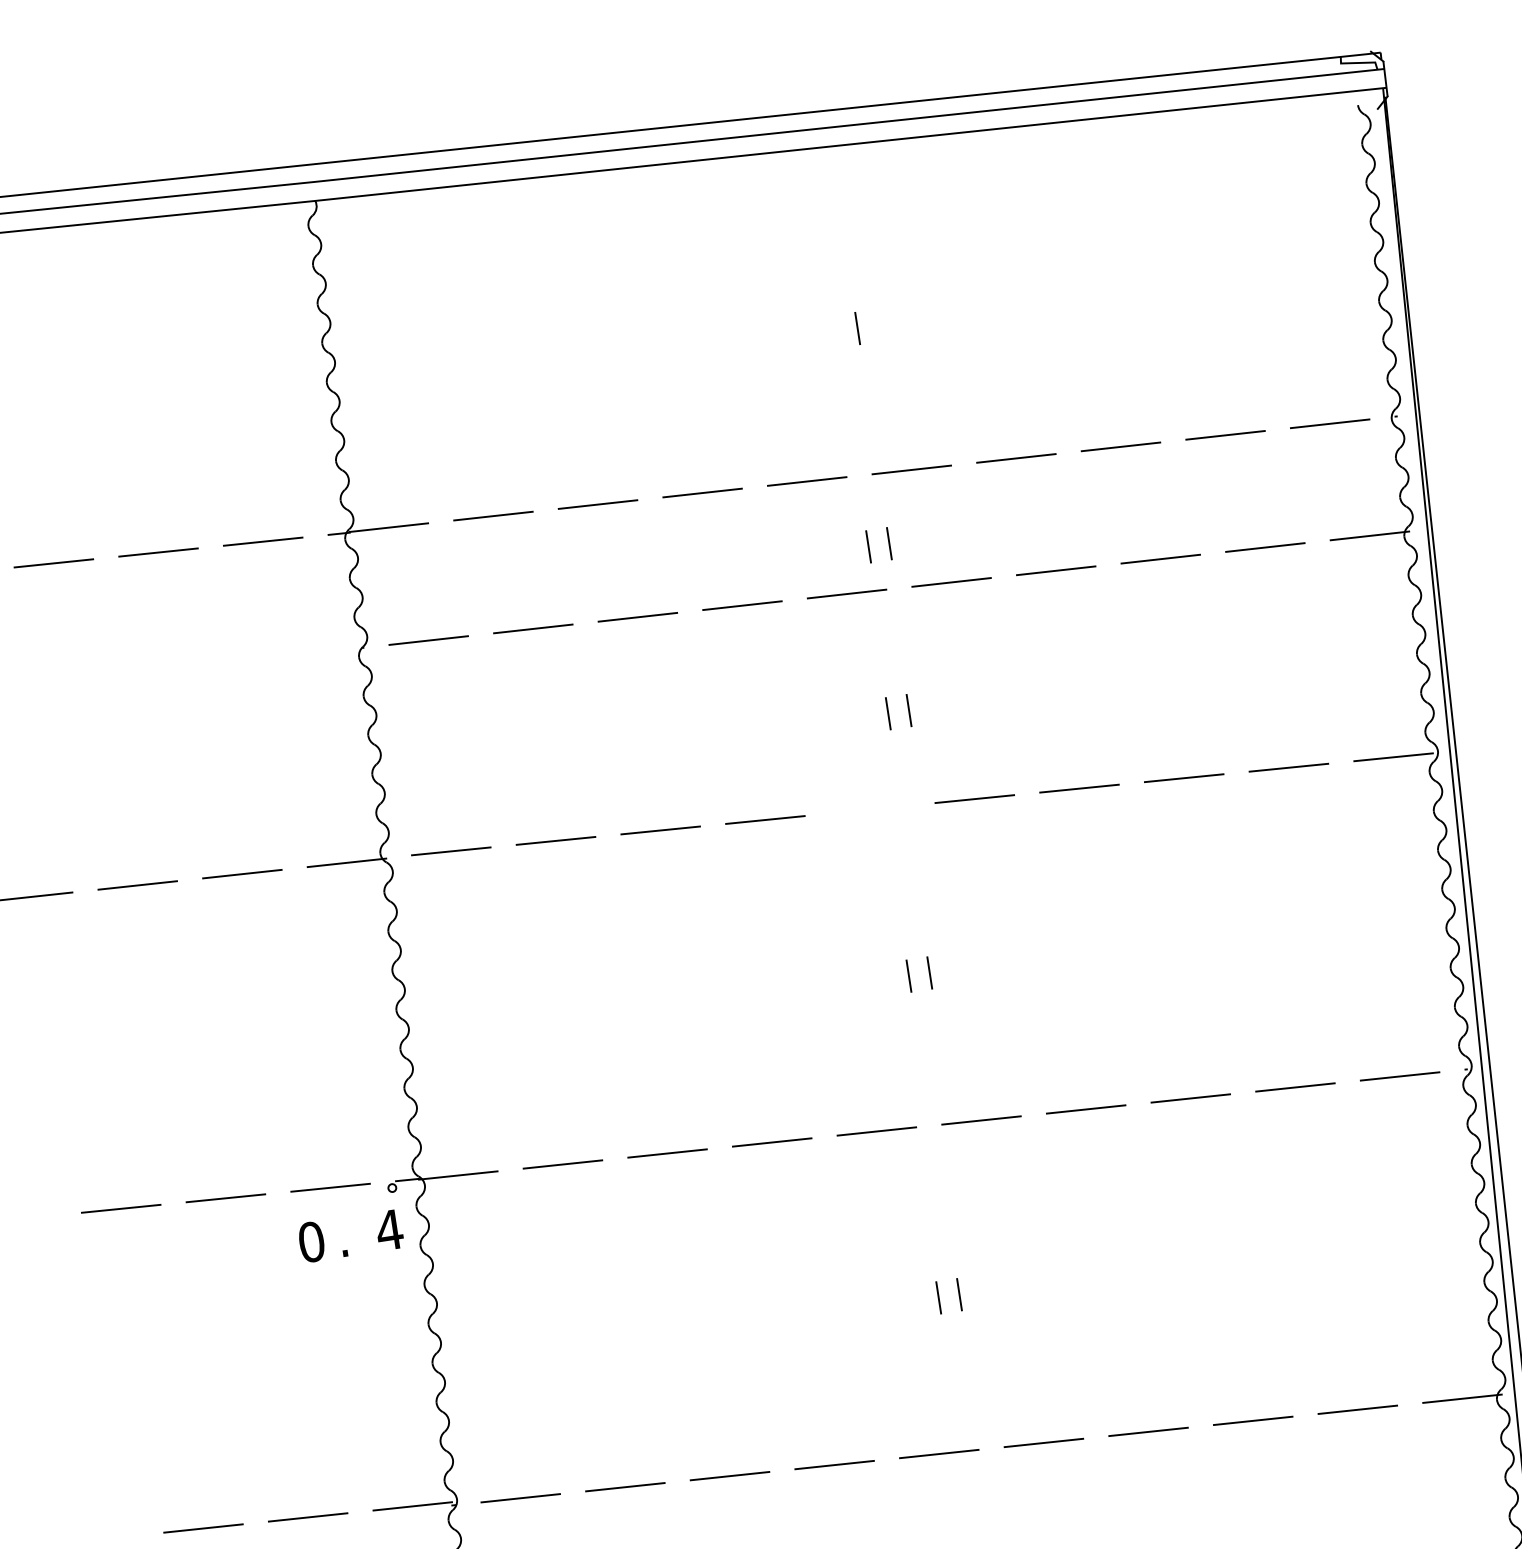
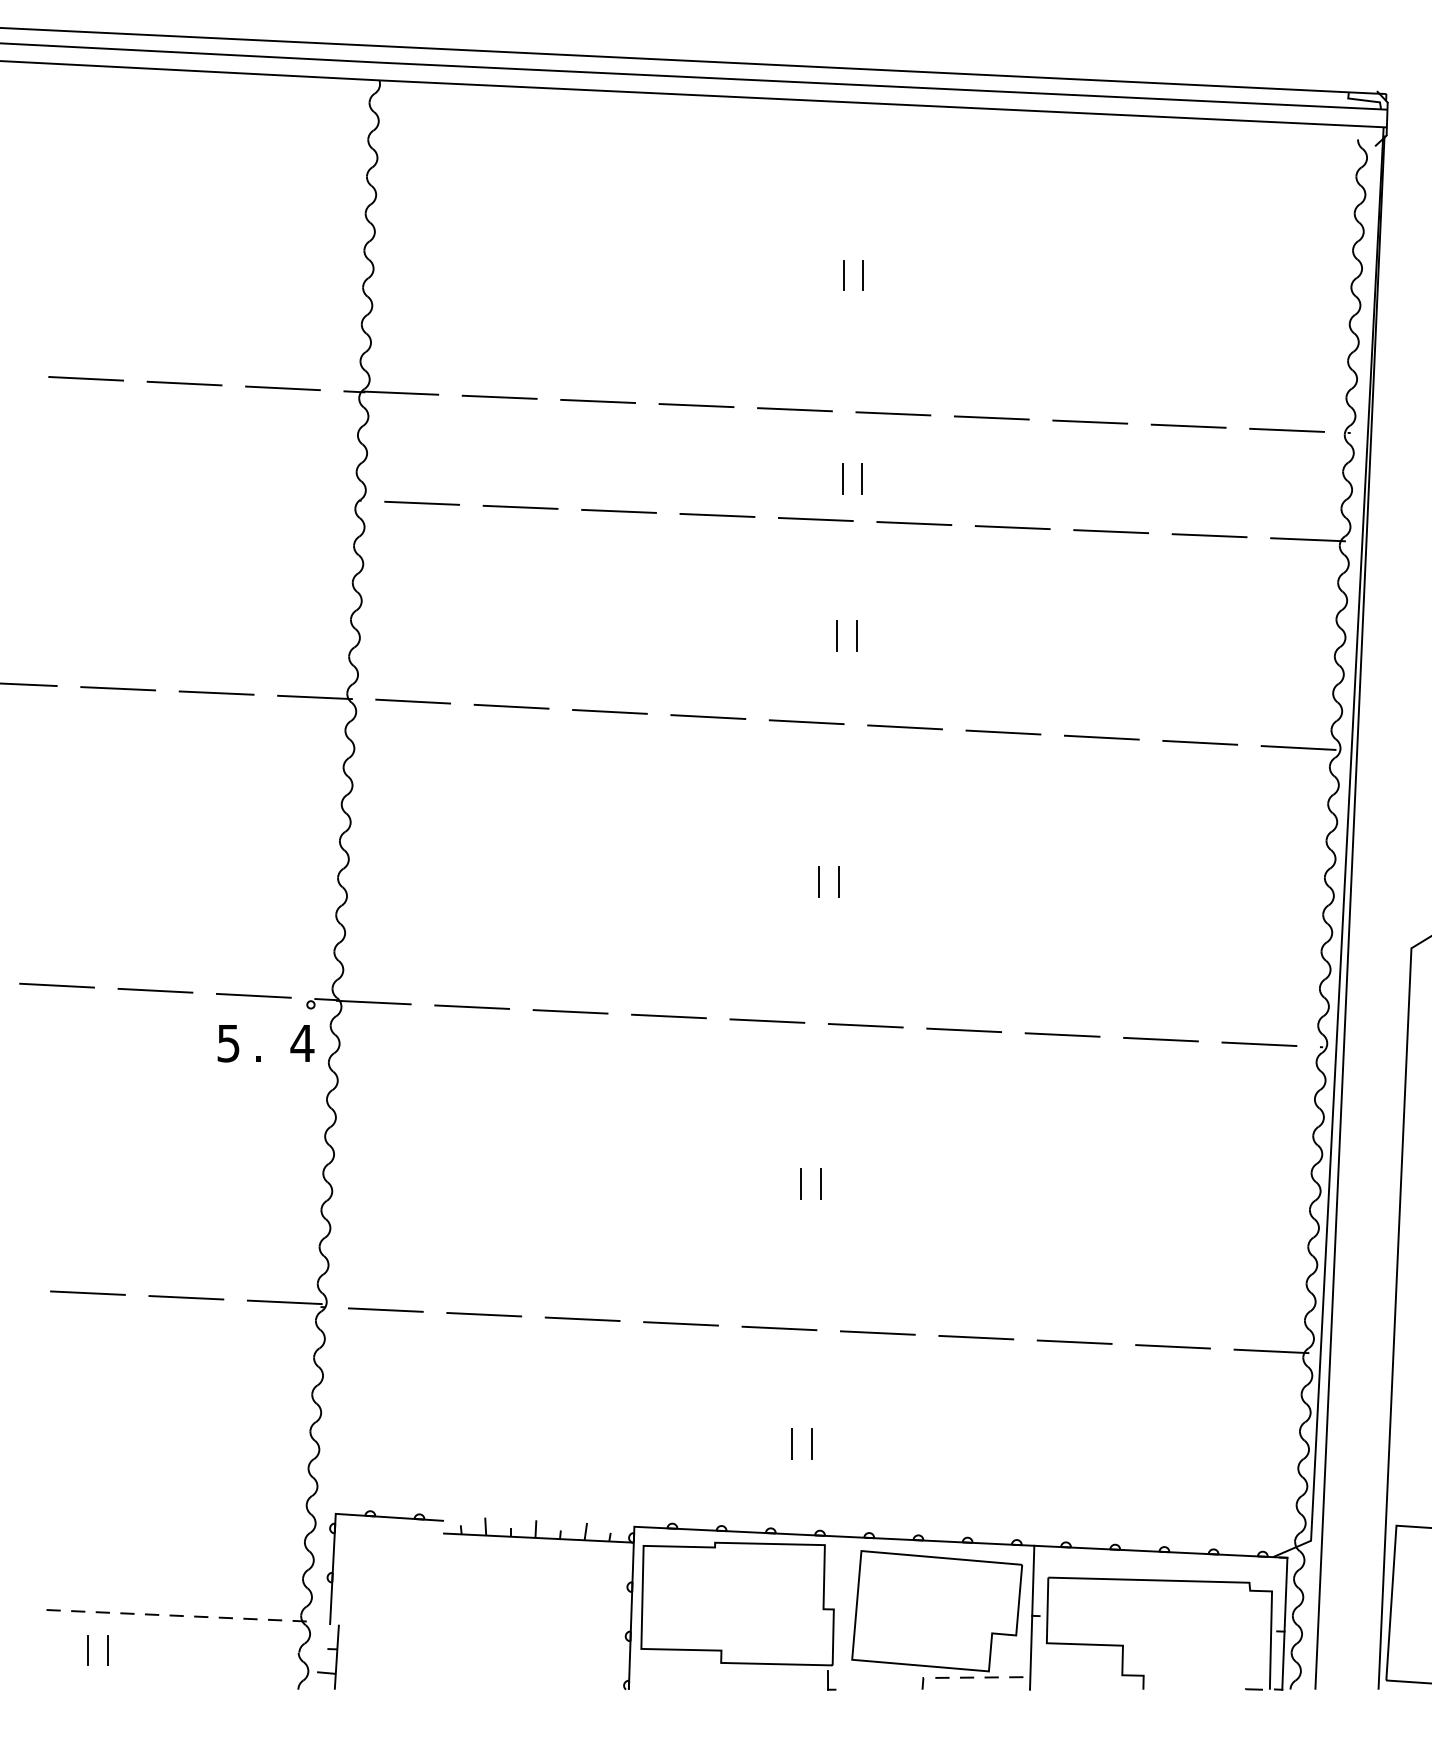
line: (836, 331) -> (843, 275), added
line: (869, 809) -> (806, 722), added
text: (311, 1242) -> (228, 1043), 0 -> 5

